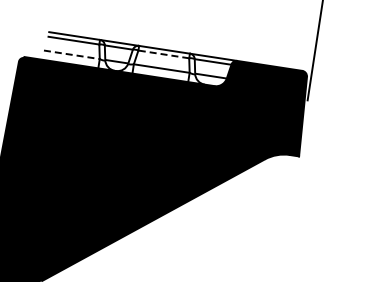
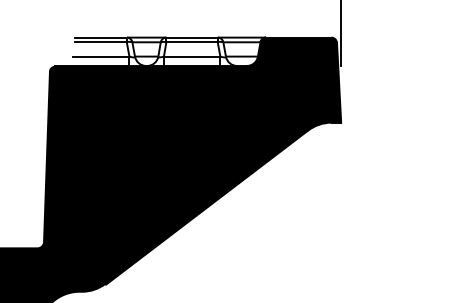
line: (72, 54) -> (101, 56), dashed -> solid
line: (164, 54) -> (192, 42), dashed -> solid

